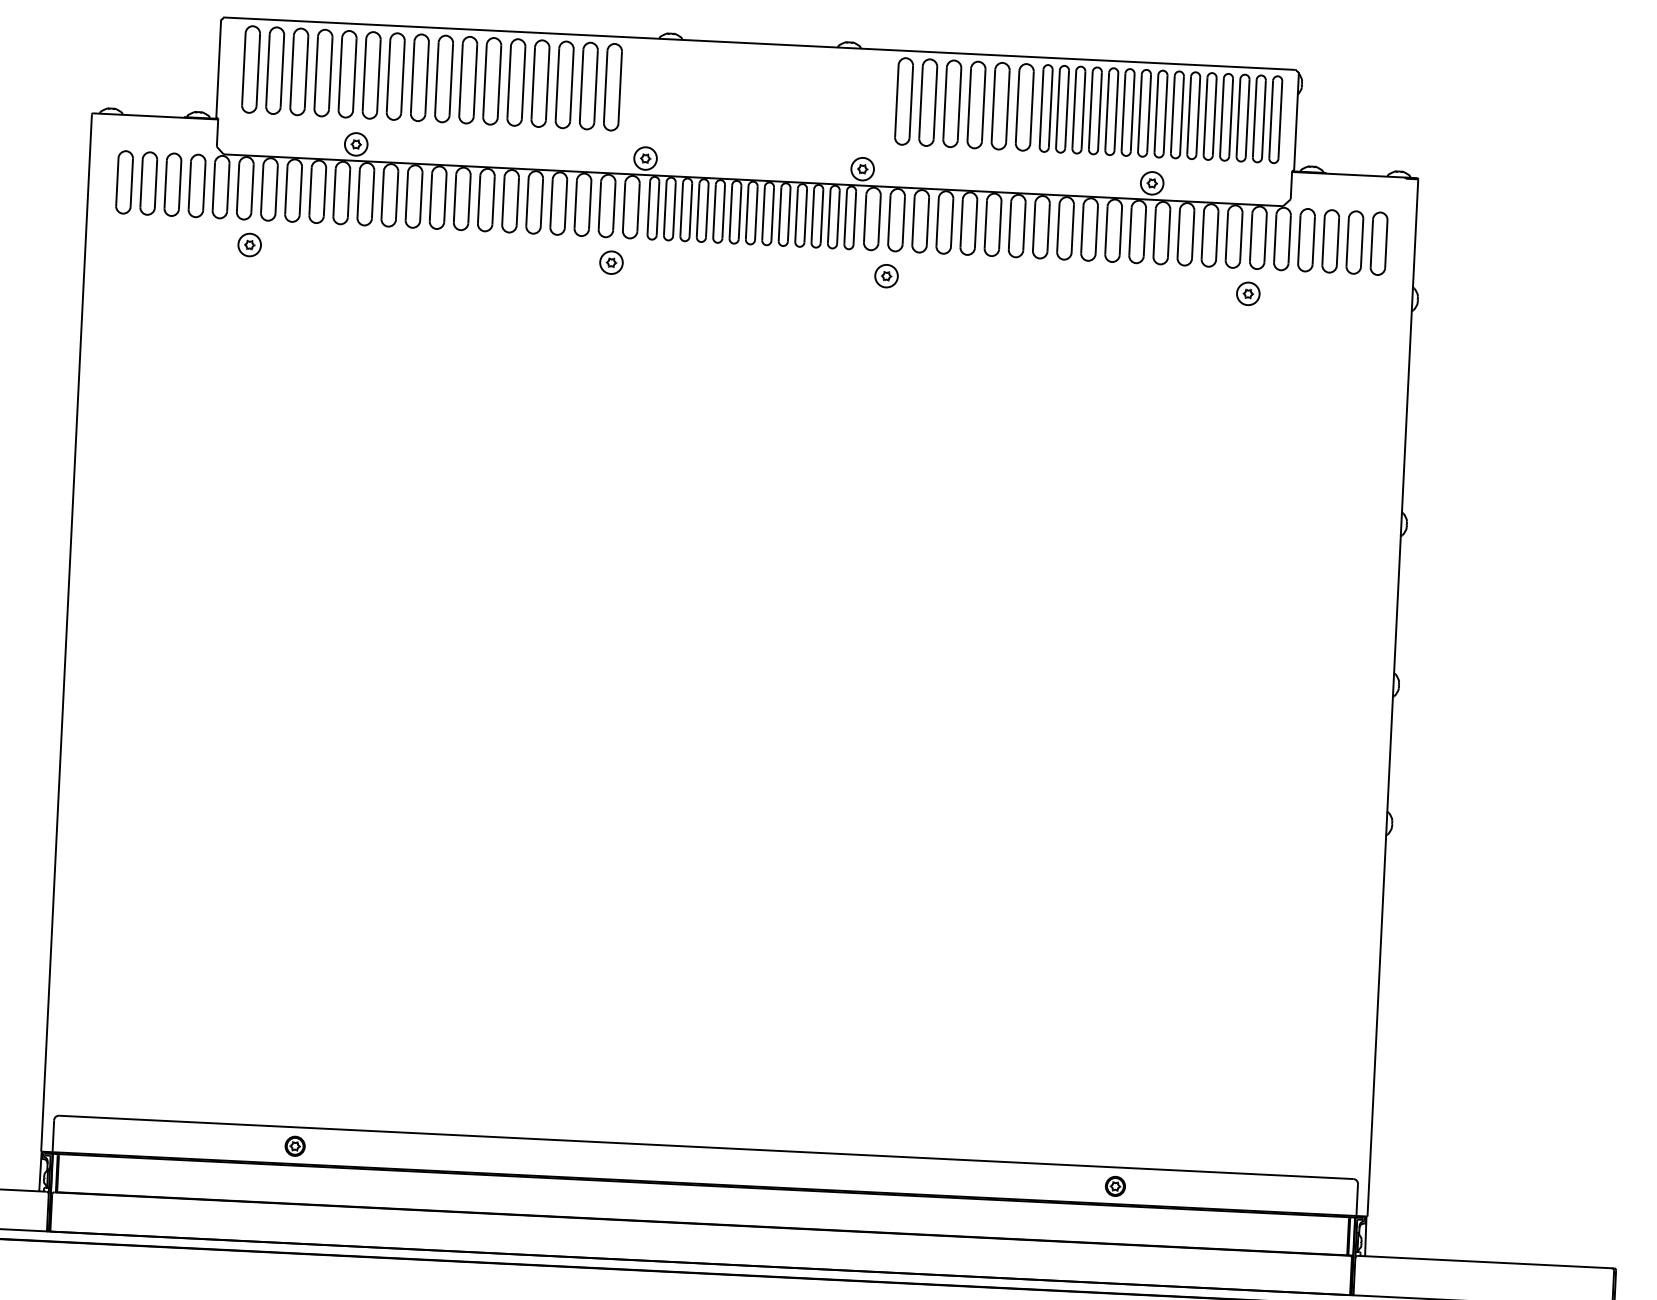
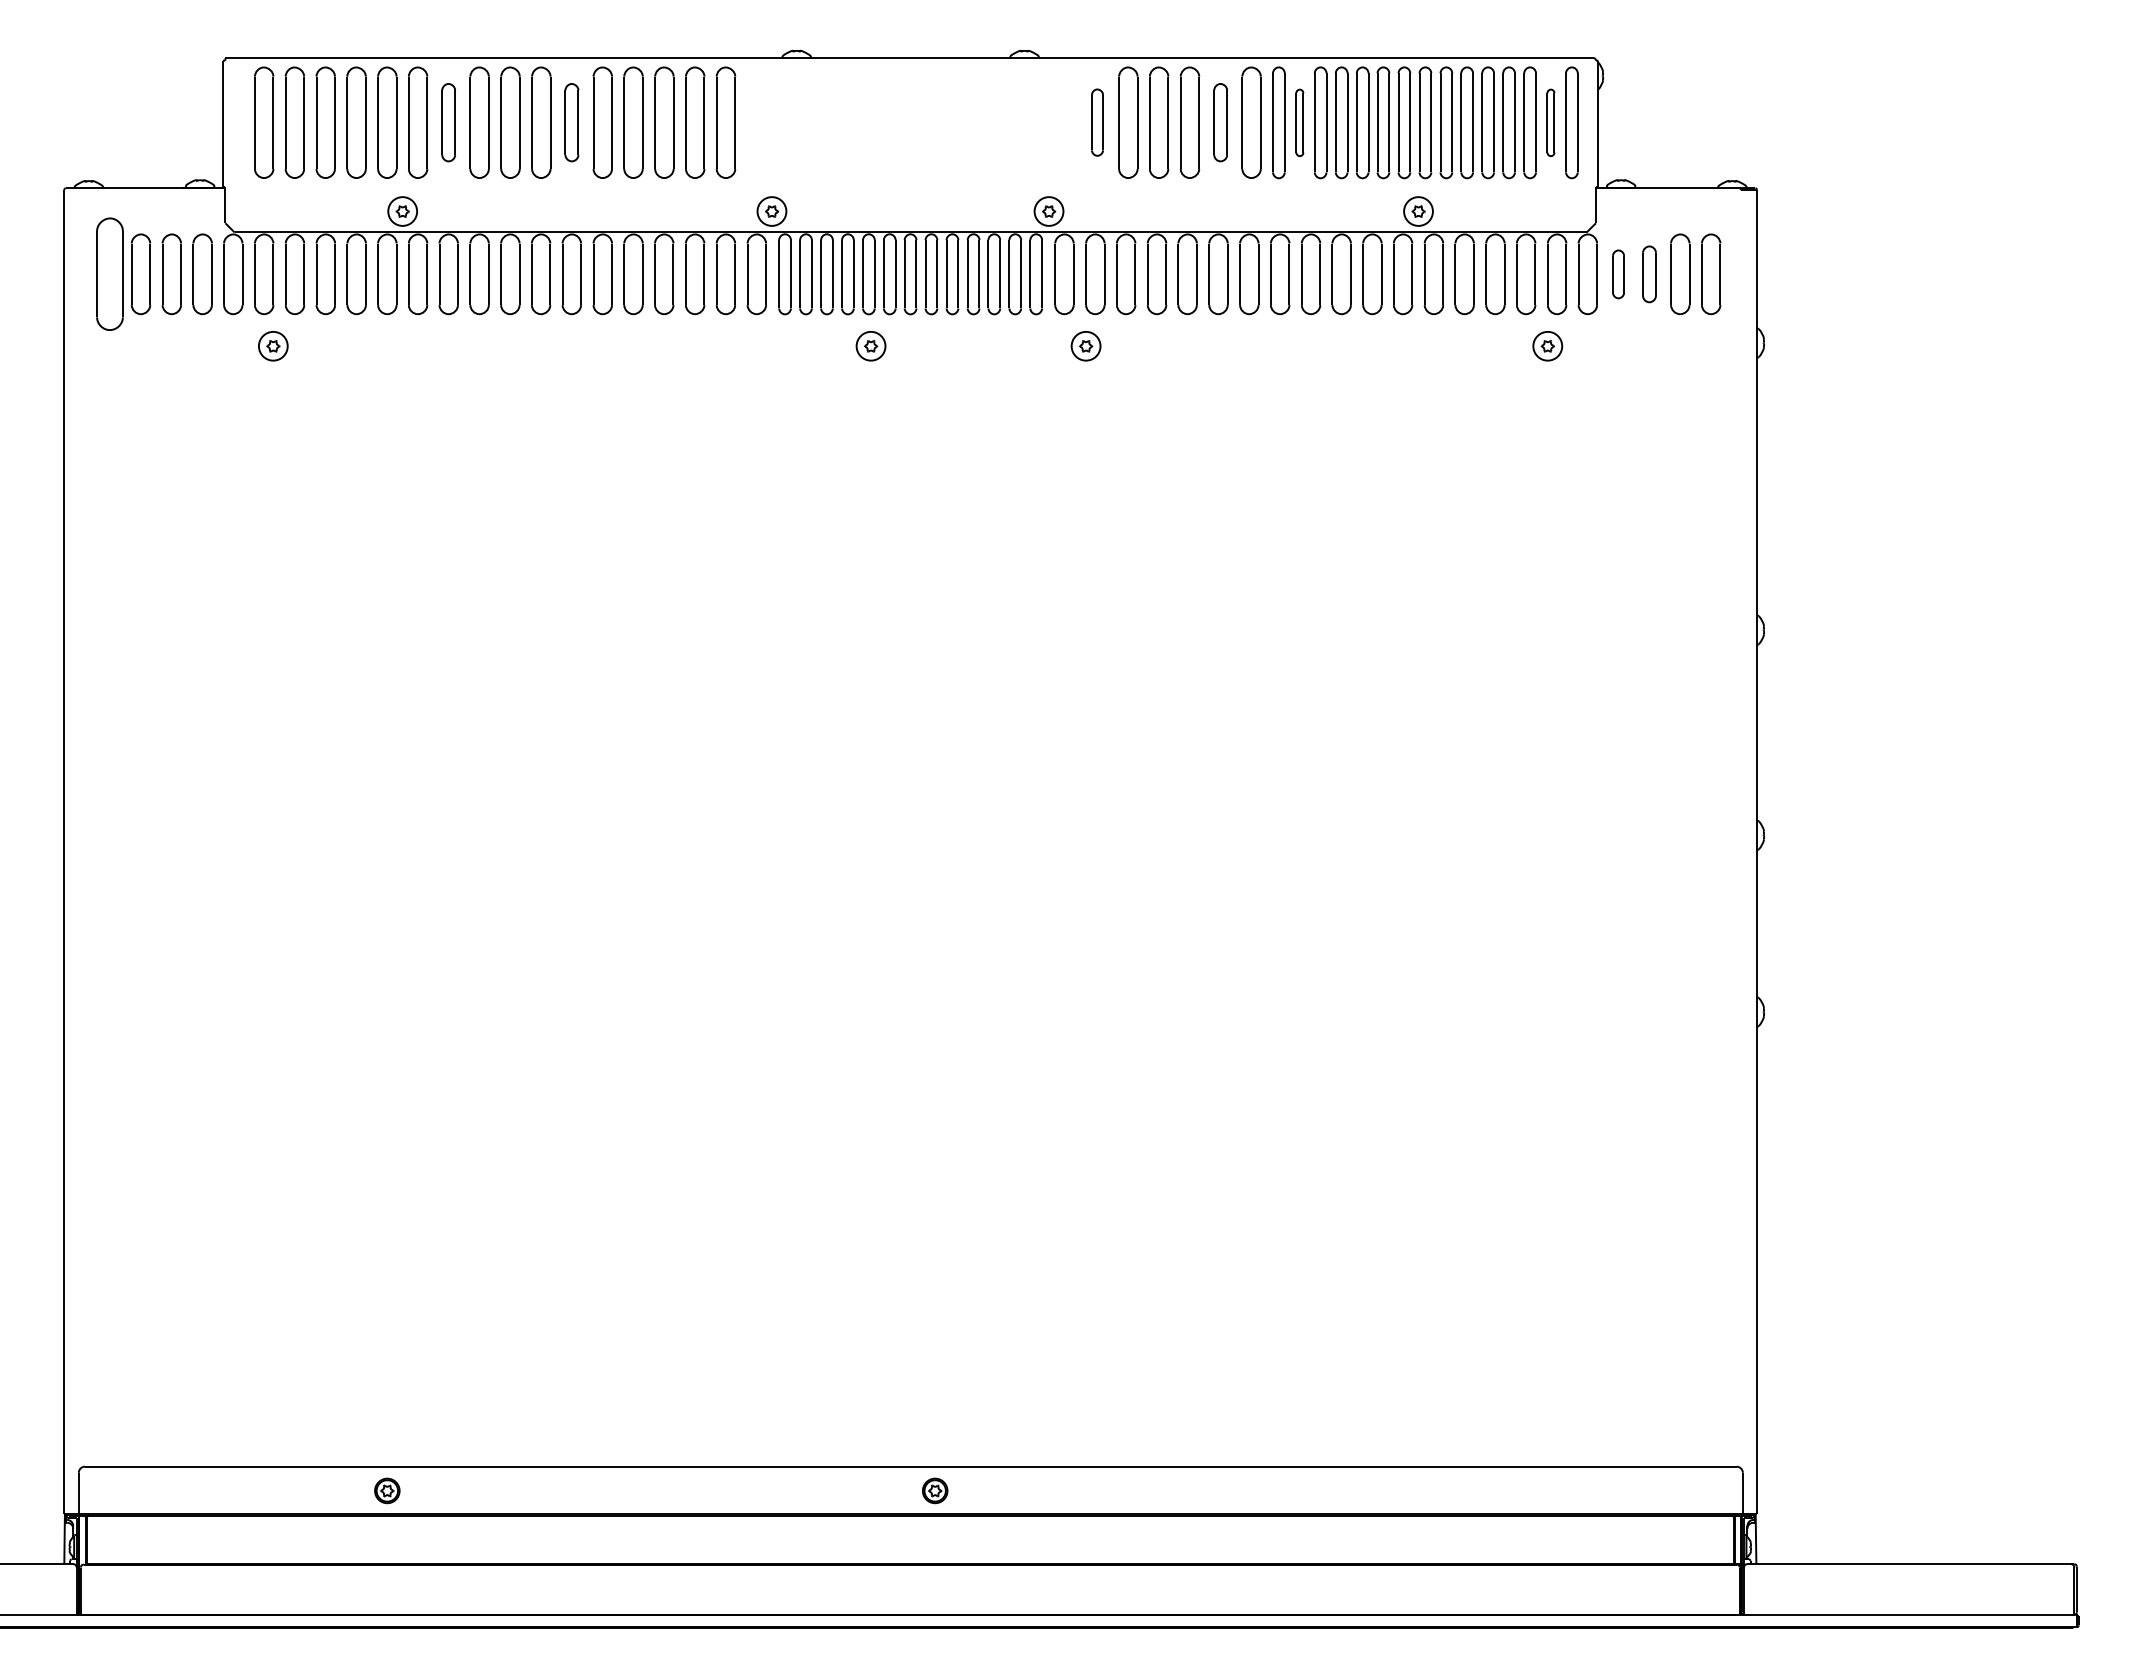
part: (395, 76) -> (448, 122), size x0.7
part: (491, 81) -> (571, 122), size x0.7
part: (904, 101) -> (1097, 122), size x0.6
part: (1000, 106) -> (1220, 122), size x0.7
part: (1062, 109) -> (1299, 122), size x0.6
part: (1259, 118) -> (1550, 122), size x0.6
part: (124, 182) -> (110, 274), size x1.4
part: (1306, 240) -> (1618, 274), size x0.6
part: (1330, 241) -> (1649, 274), size x0.7
part: (611, 262) -> (870, 346), moved
part: (1115, 1186) -> (935, 1490), moved

